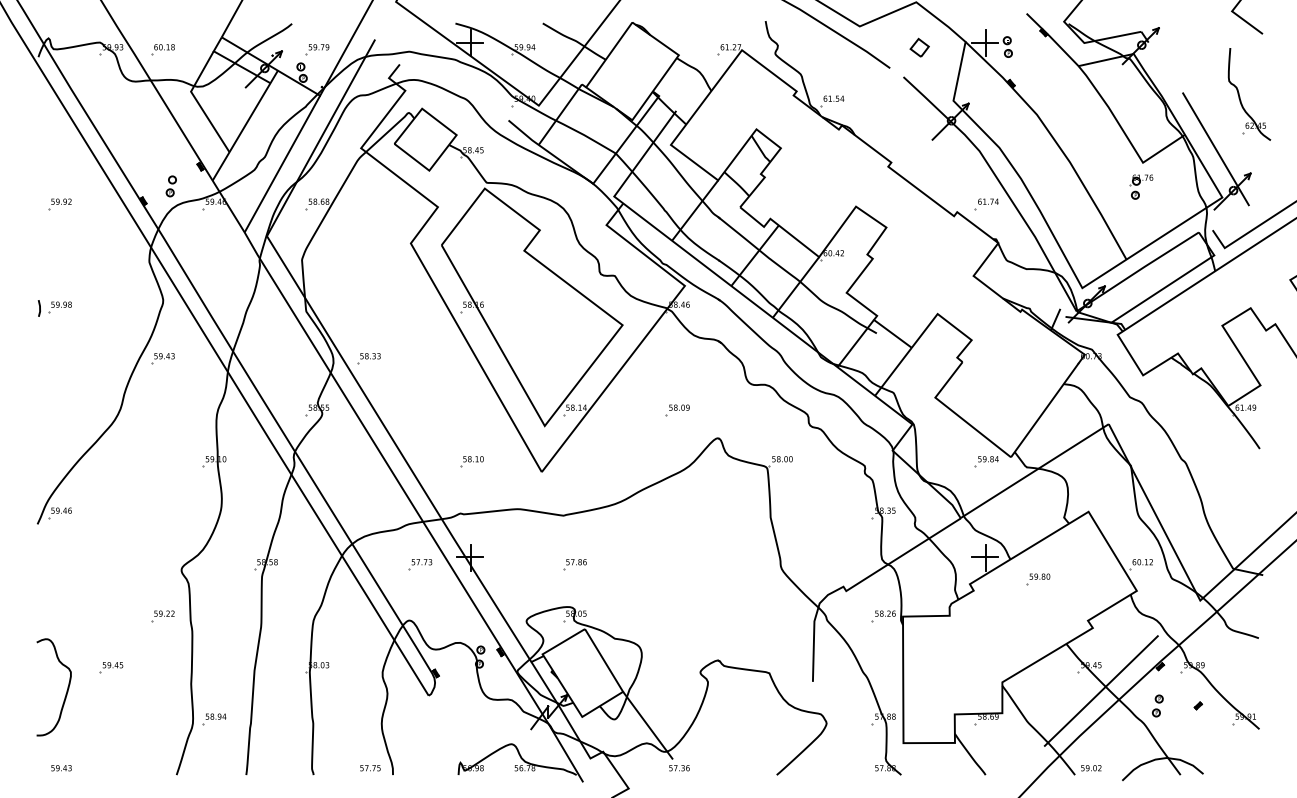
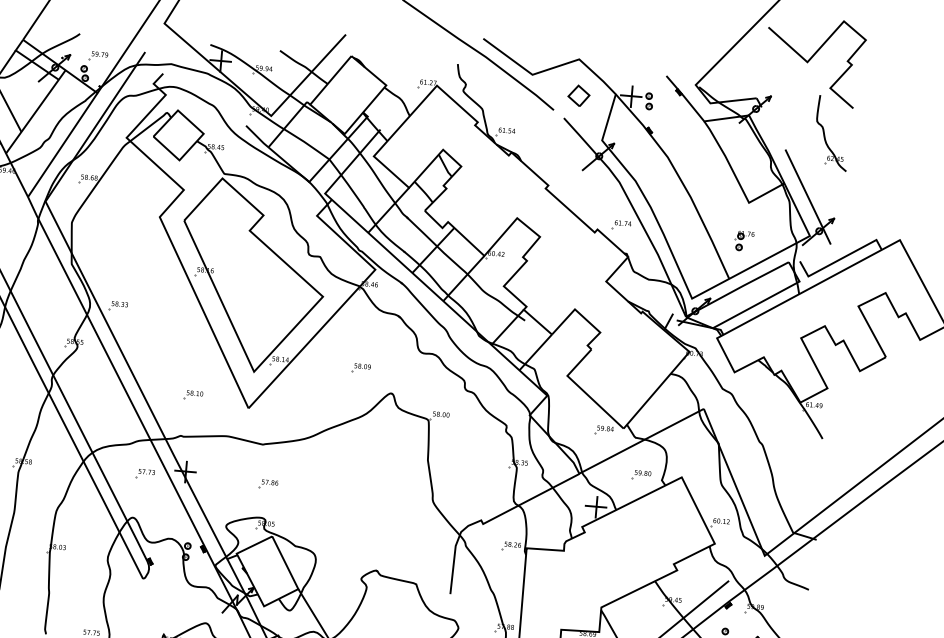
part: (919, 47) -> (578, 95), size x1.43
part: (1240, 96) -> (825, 134), moved
part: (1141, 186) -> (744, 240), moved
part: (1038, 579) -> (641, 475), moved

